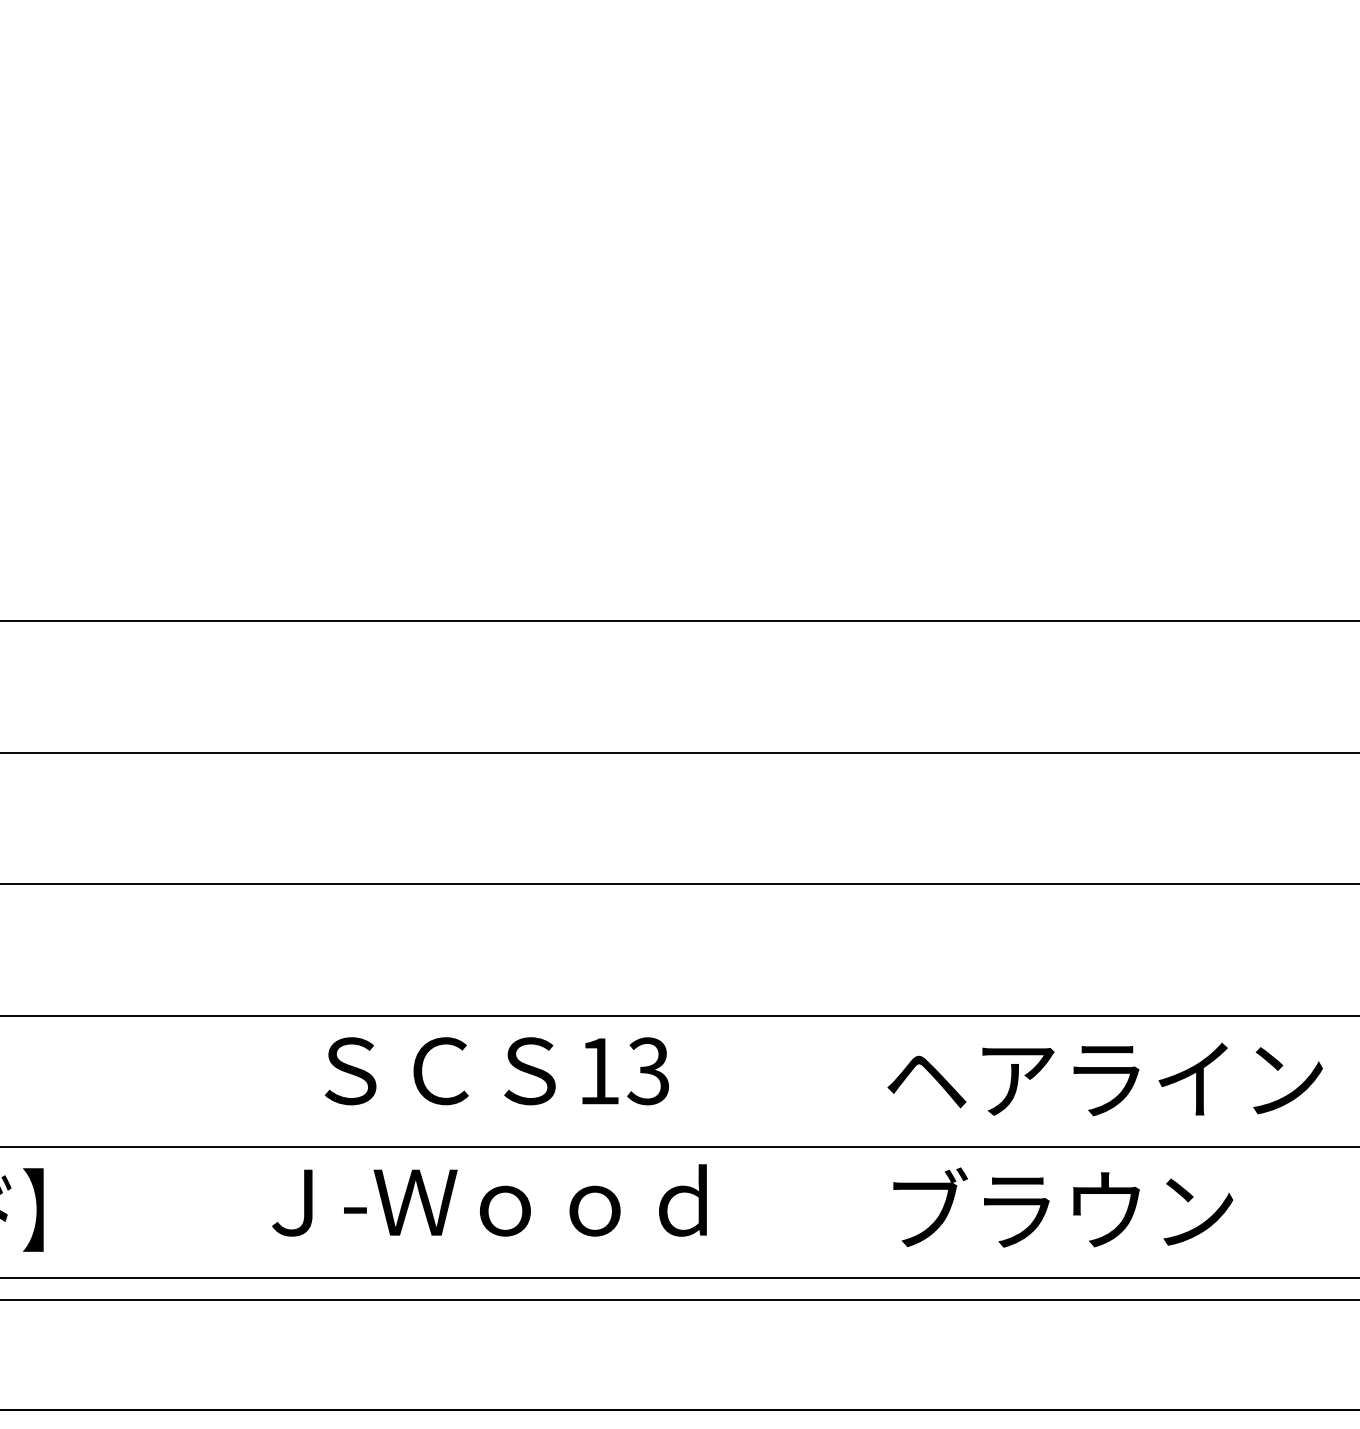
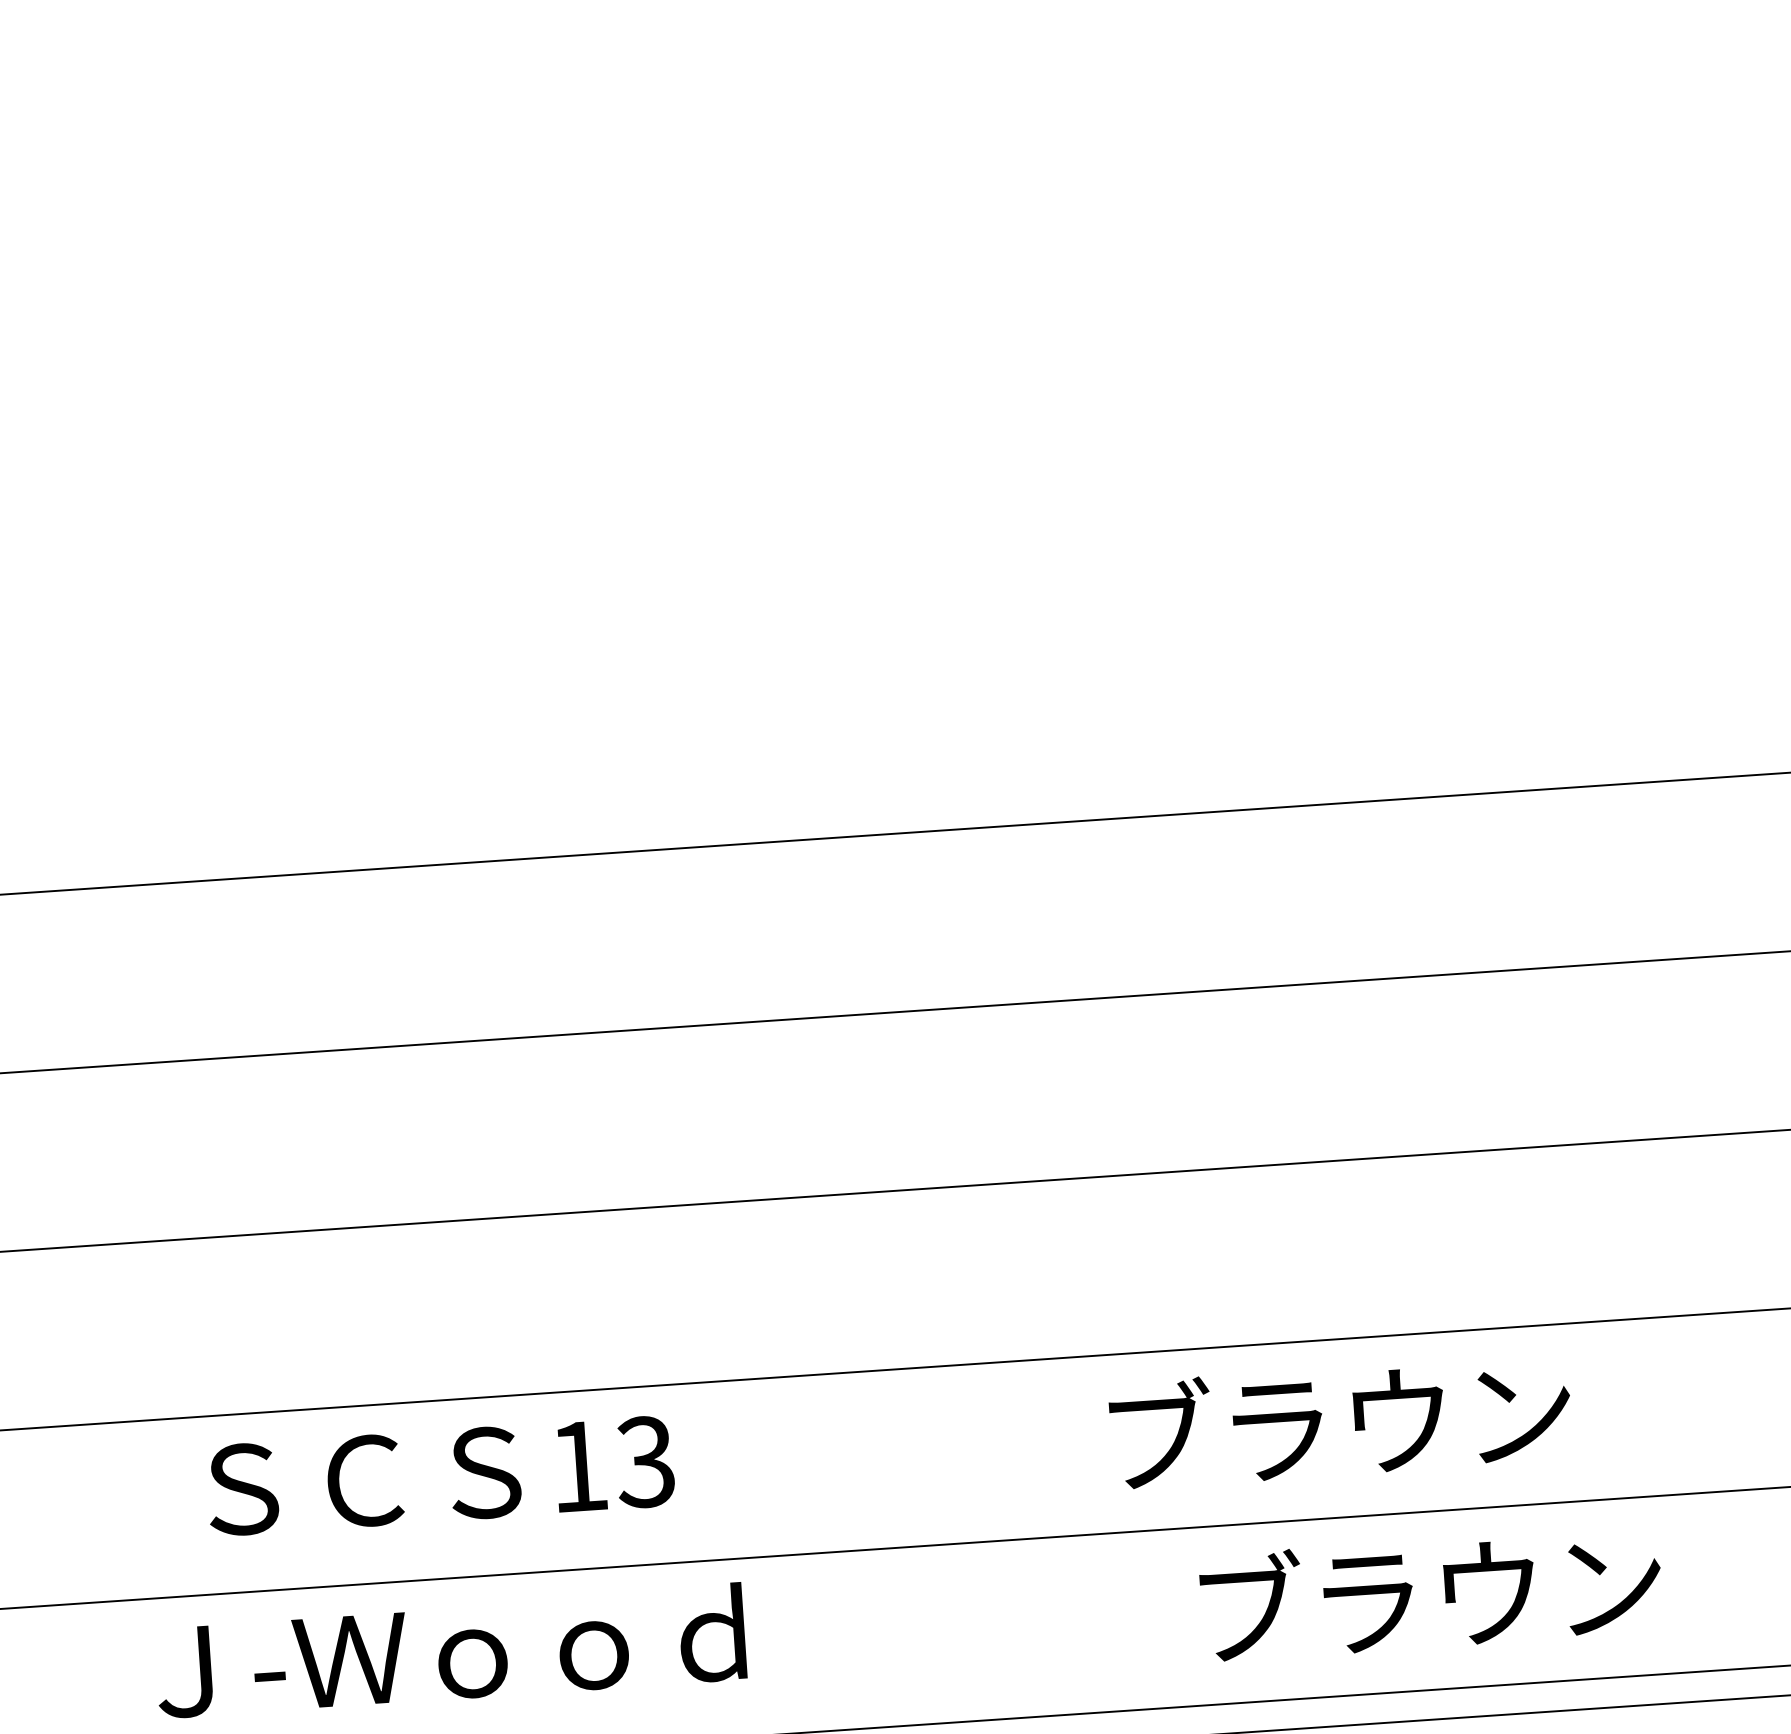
text: (496, 1071) -> (440, 1476), moved
text: (1104, 1076) -> (1396, 1417), ヘアライン -> ブラウン
text: (489, 1200) -> (450, 1650), moved
text: (1063, 1207) -> (1431, 1593), moved

